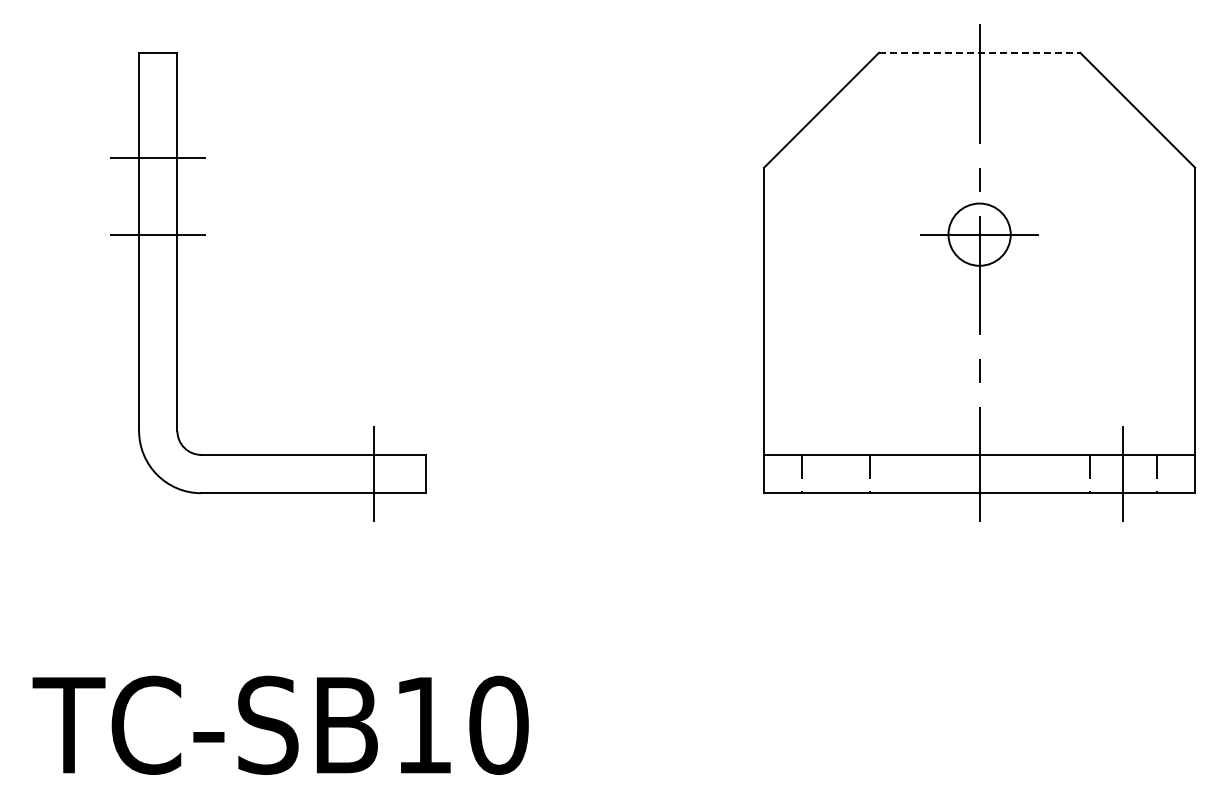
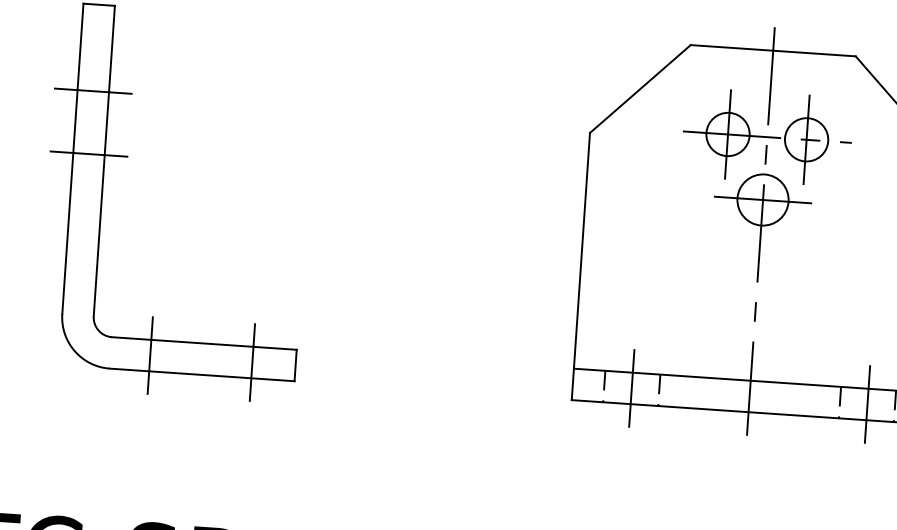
line: (979, 52) -> (773, 50), dashed -> solid
part: (979, 157) -> (767, 136), added
line: (249, 473) -> (150, 355), added
line: (836, 473) -> (632, 387), added

